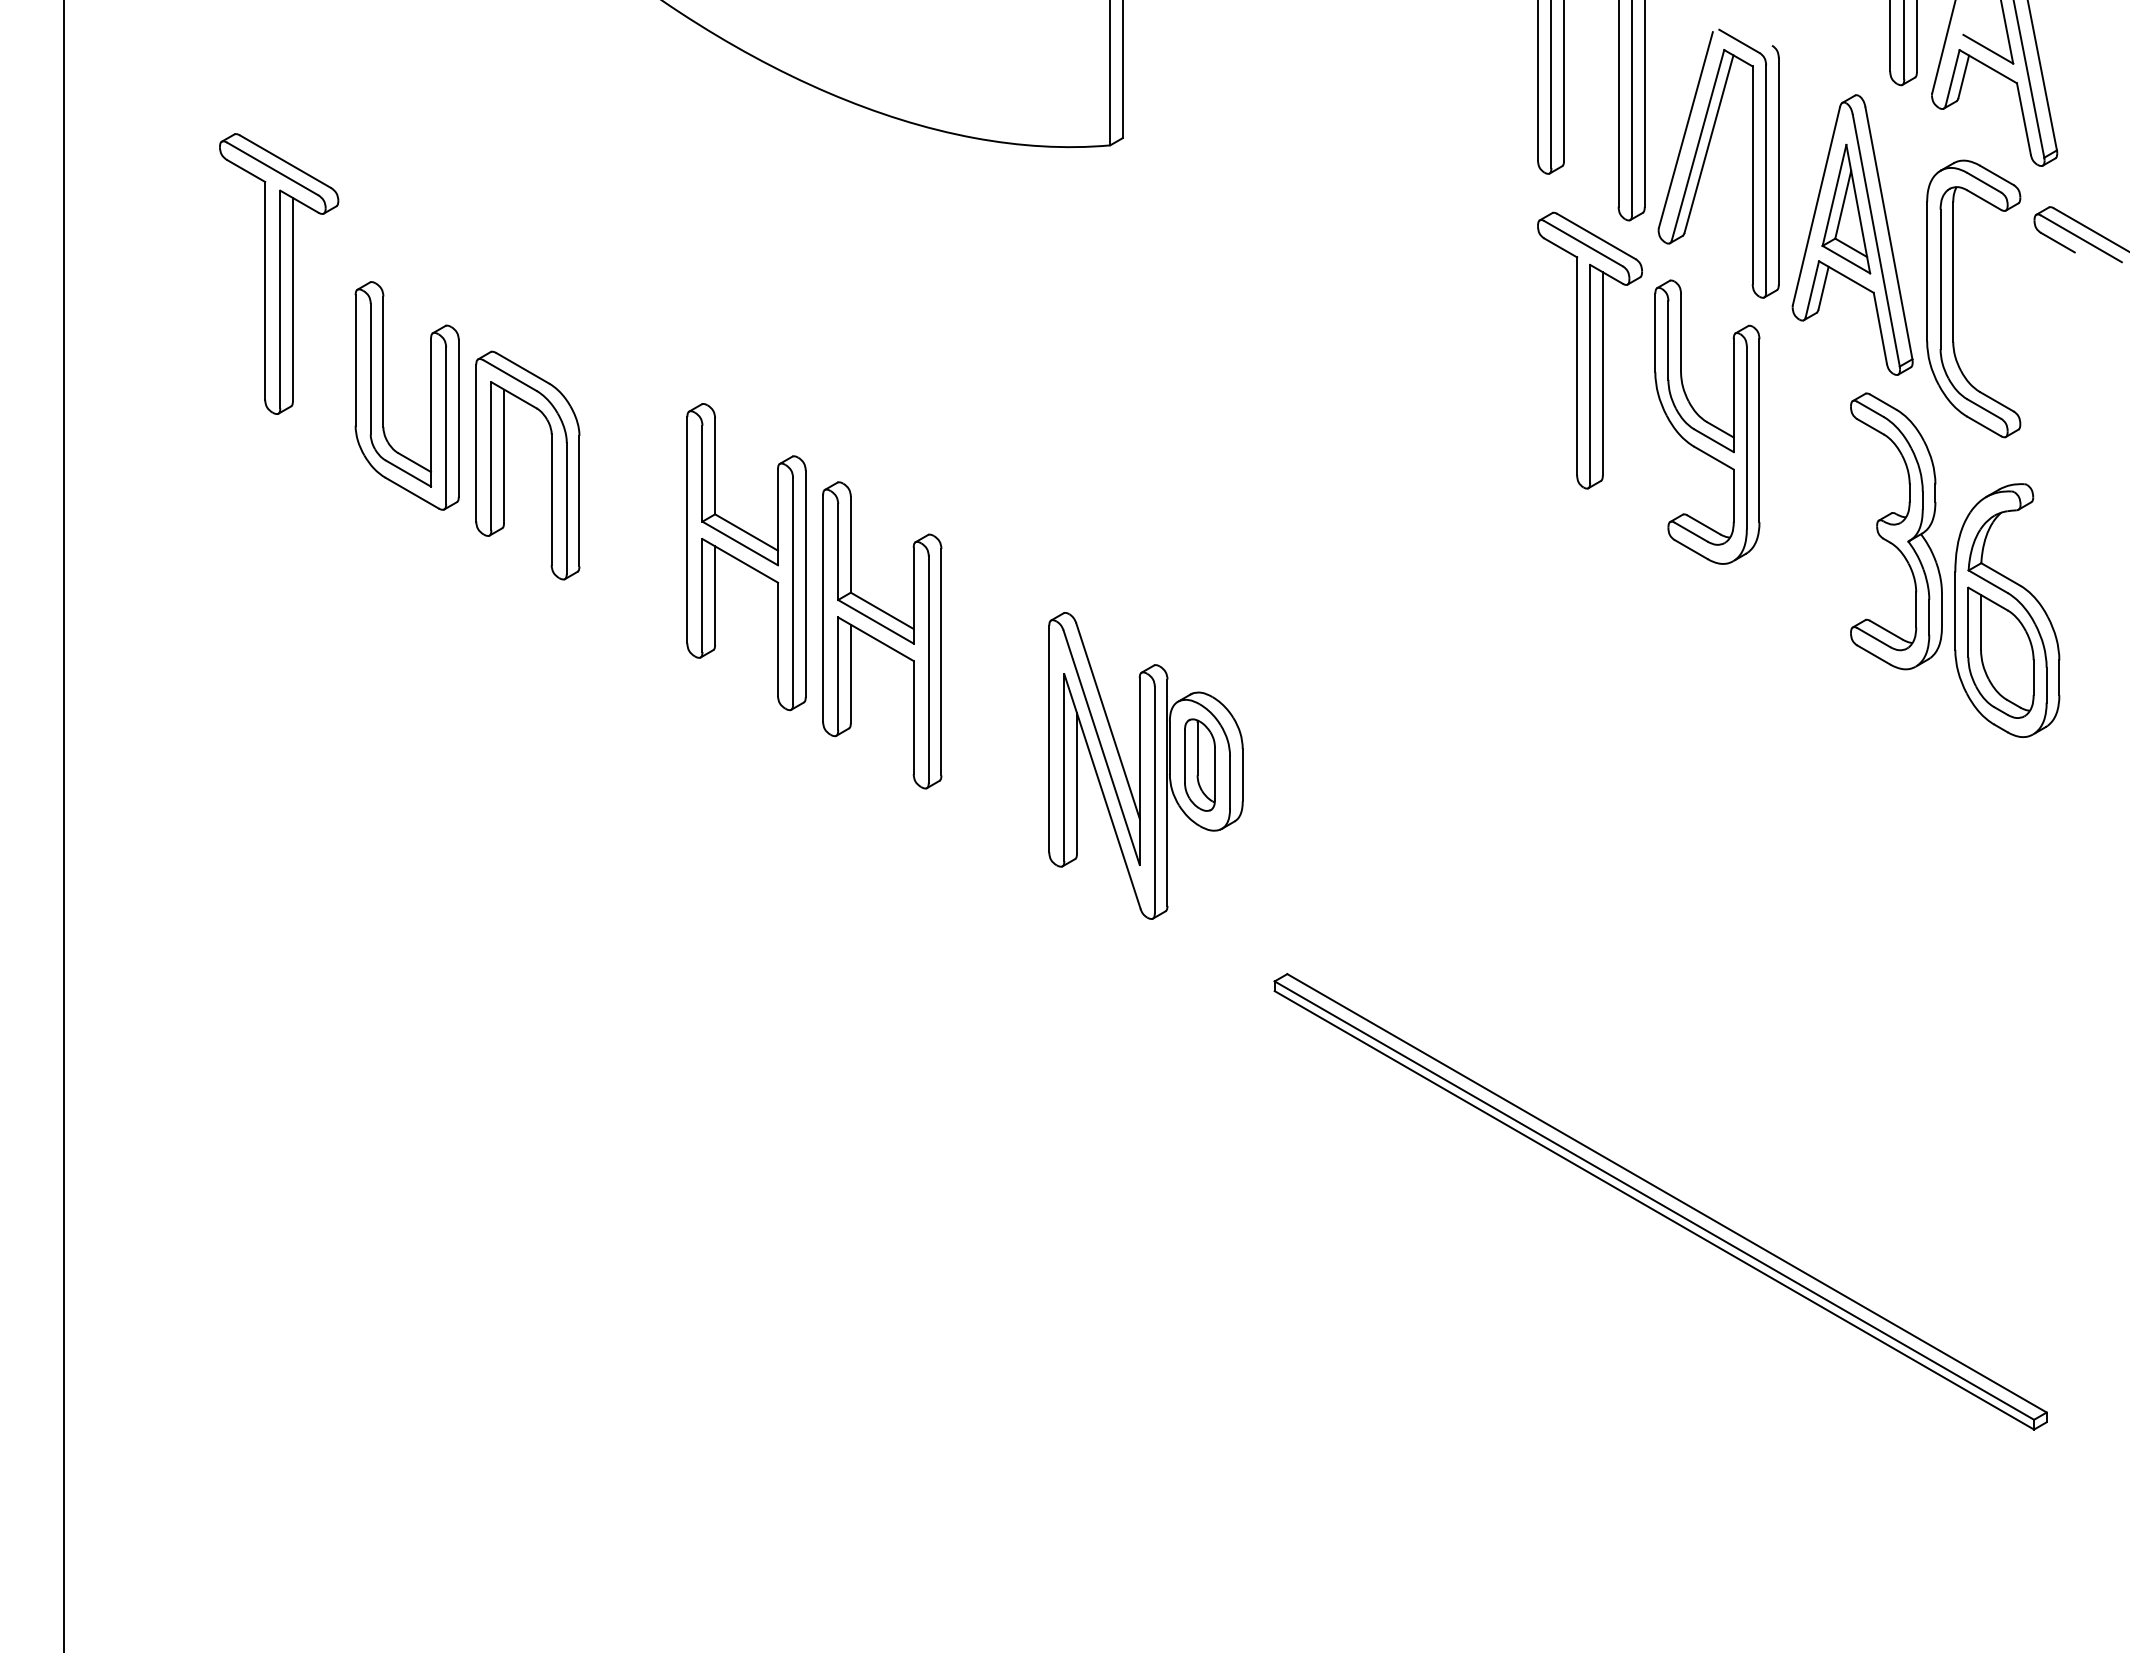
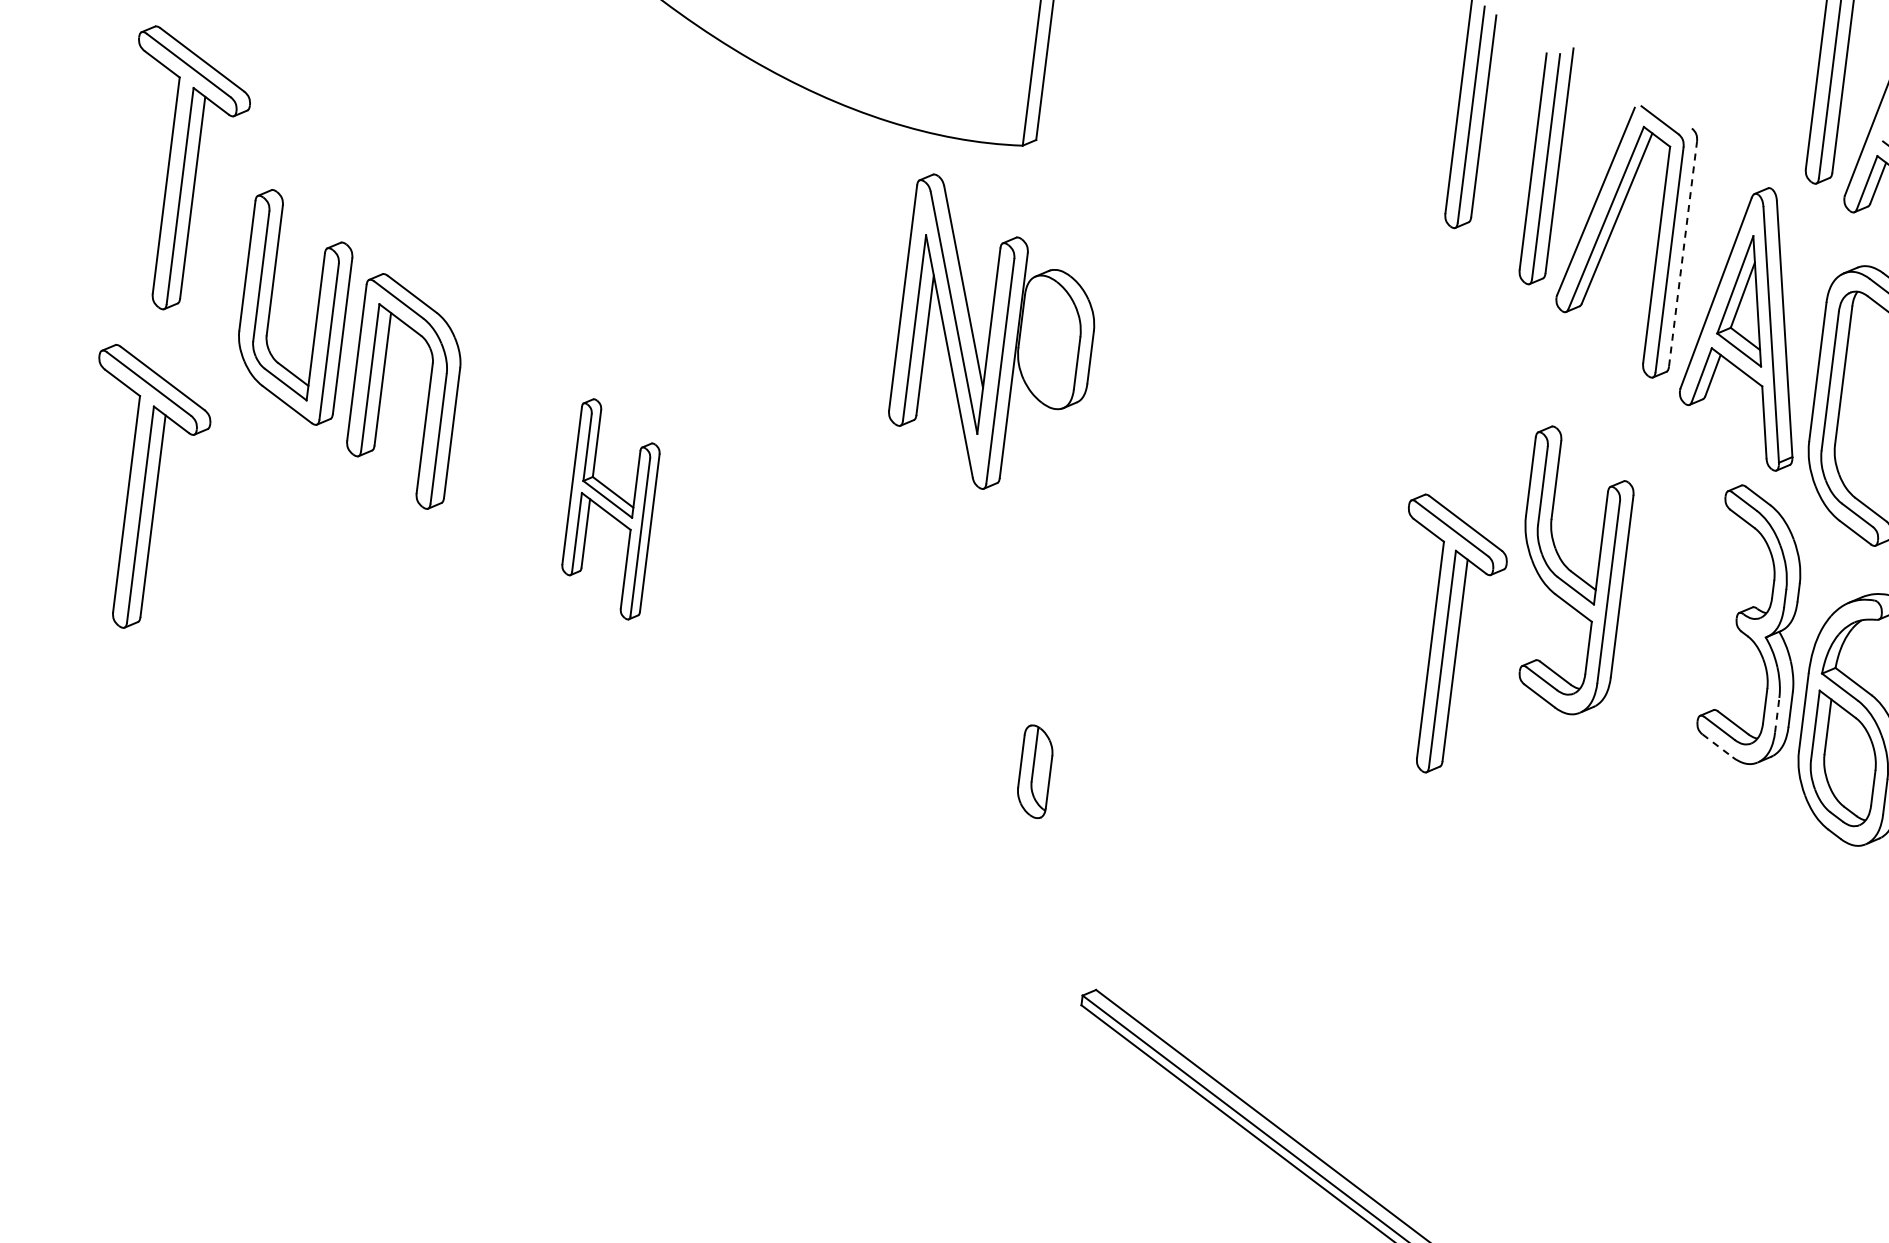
line: (1778, 170) -> (1682, 253), solid -> dashed
part: (1589, 350) -> (1444, 635), moved
part: (1707, 421) -> (1571, 570), moved
part: (746, 557) -> (610, 509), size x0.7
part: (279, 594) -> (142, 488), added
line: (1929, 616) -> (1777, 714), solid -> dashed
part: (882, 635) -> (736, 603), removed
line: (1873, 655) -> (1717, 746), solid -> dashed
part: (1145, 765) -> (995, 335), moved

